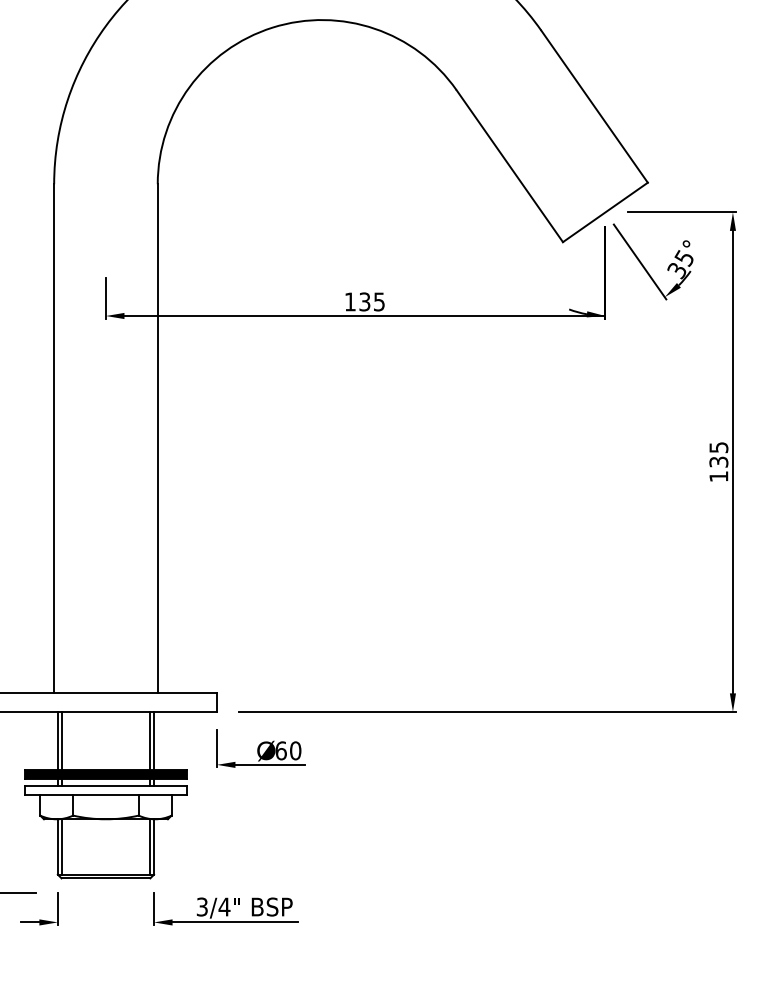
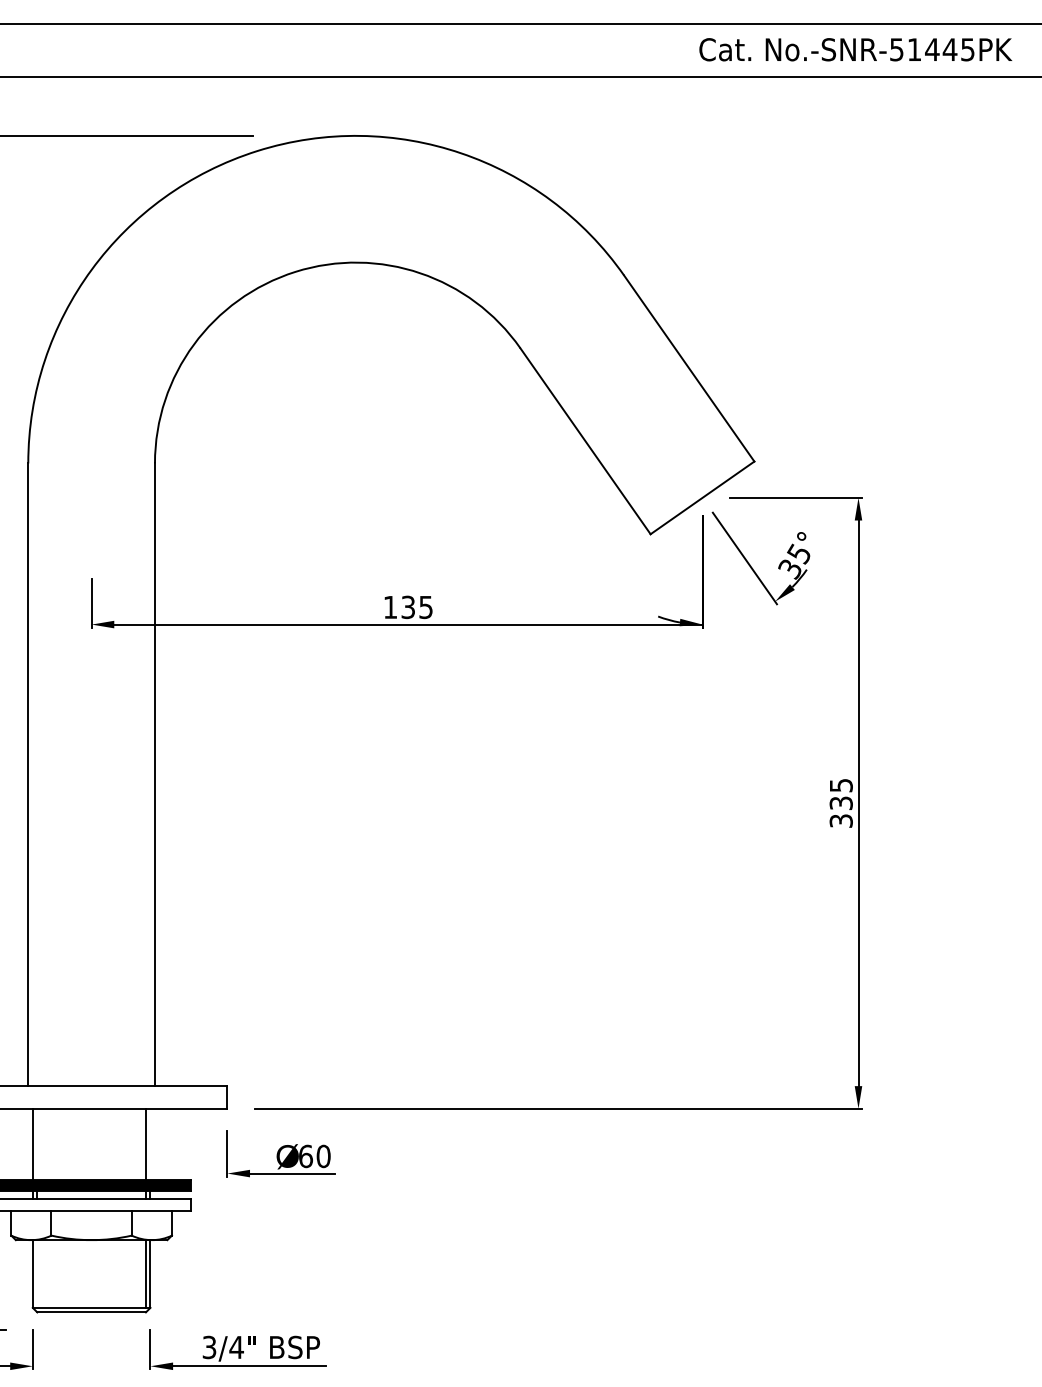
text: (718, 476) -> (840, 820), 135 -> 335
line: (61, 741) -> (37, 1144), removed
line: (154, 741) -> (150, 1144), removed
line: (61, 846) -> (37, 1273), removed

